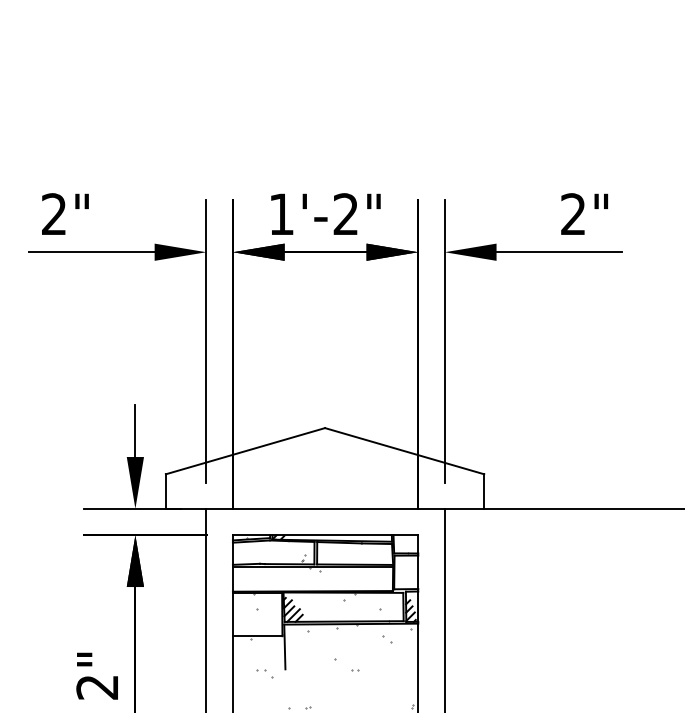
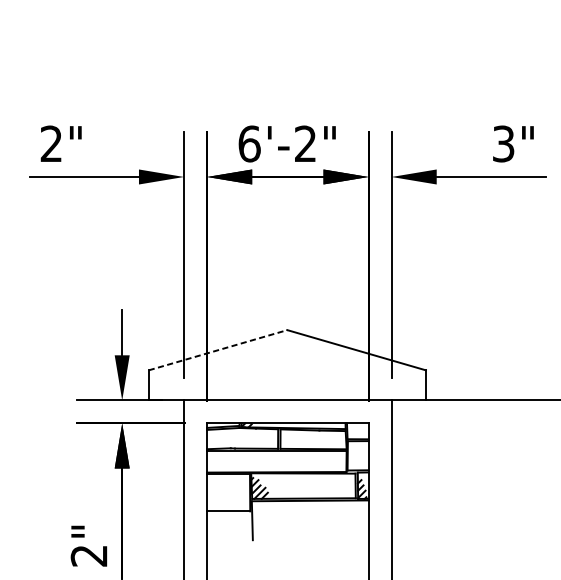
text: (281, 214) -> (249, 144), 1'-2" -> 6'-2"
text: (573, 214) -> (503, 144), 2" -> 3"
line: (245, 451) -> (218, 350), solid -> dashed
hatch: (329, 622) -> (291, 499), removed

